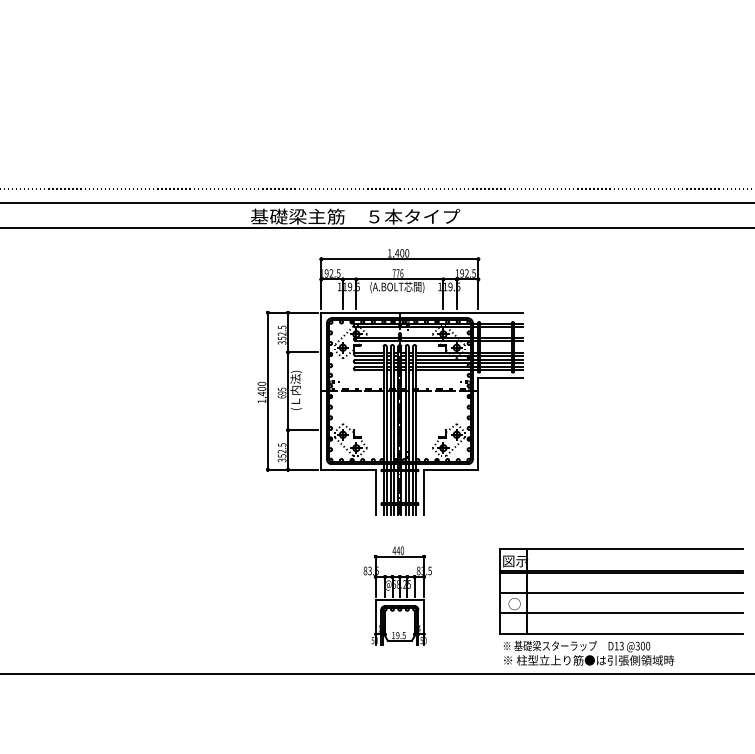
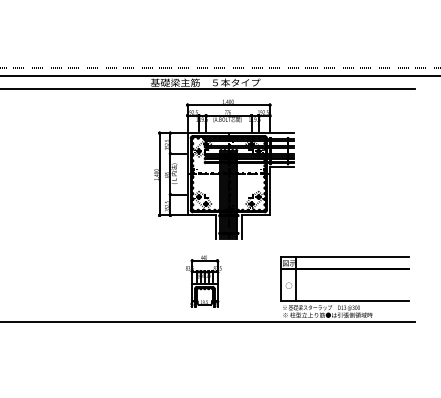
line: (620, 594) -> (344, 280), removed
part: (397, 595) -> (203, 281), moved
line: (620, 613) -> (344, 290), removed

